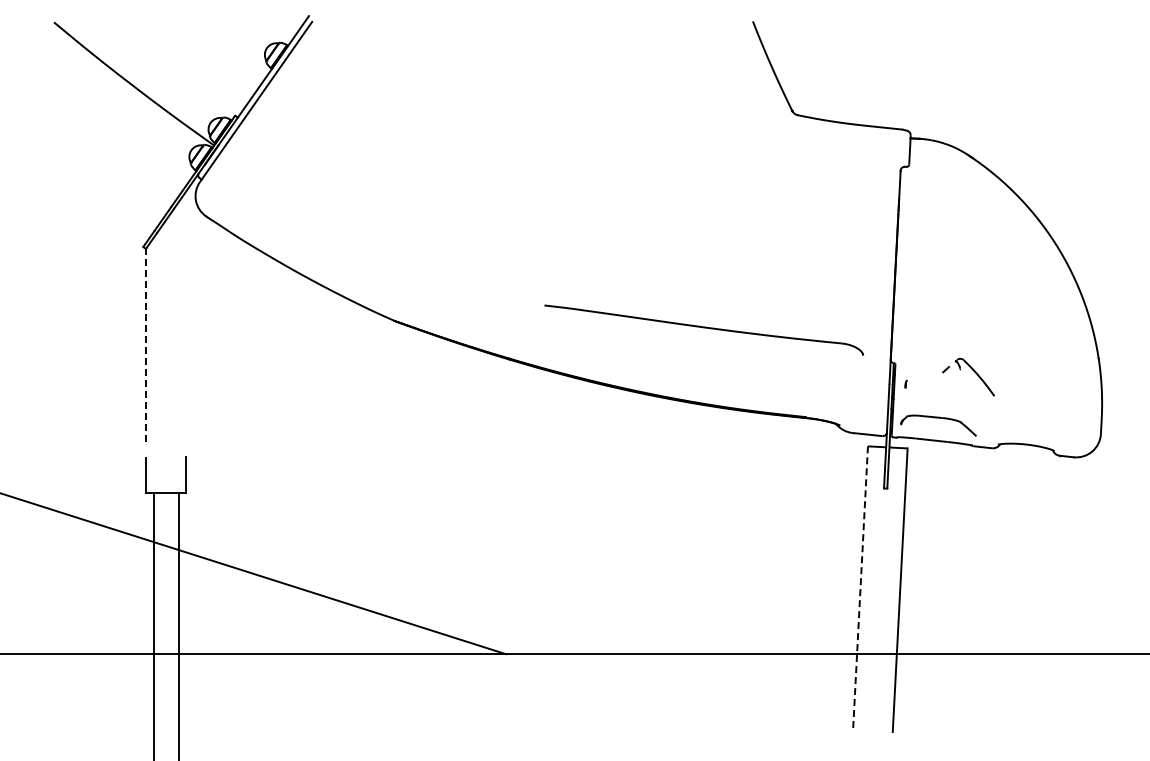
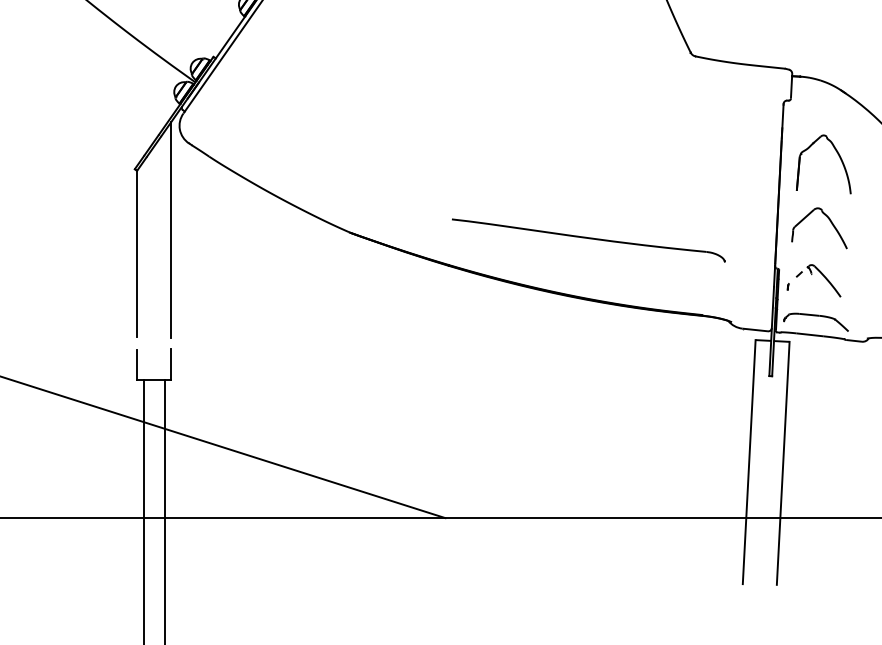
part: (963, 229) -> (837, 154), added
part: (955, 309) -> (830, 222), added
line: (186, 317) -> (171, 229), added
part: (703, 329) -> (588, 239), moved
line: (146, 345) -> (137, 253), dashed -> solid
part: (973, 371) -> (822, 275), moved
line: (860, 588) -> (749, 461), dashed -> solid

